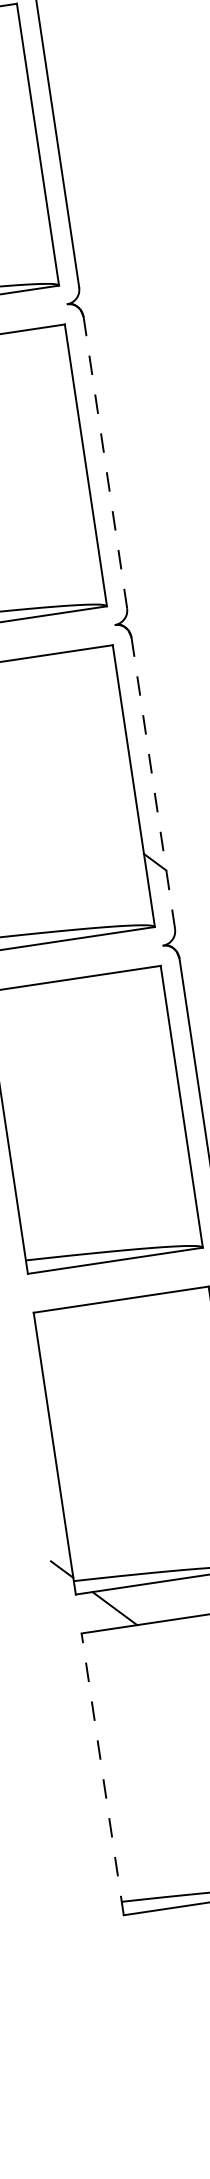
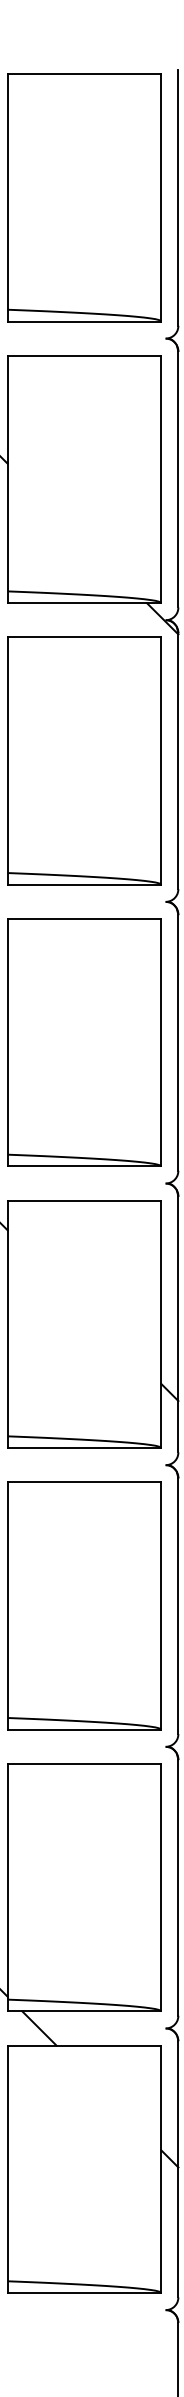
line: (105, 463) -> (178, 1043), dashed -> solid
line: (153, 783) -> (178, 1324), dashed -> solid
line: (102, 1774) -> (7, 2169), dashed -> solid

